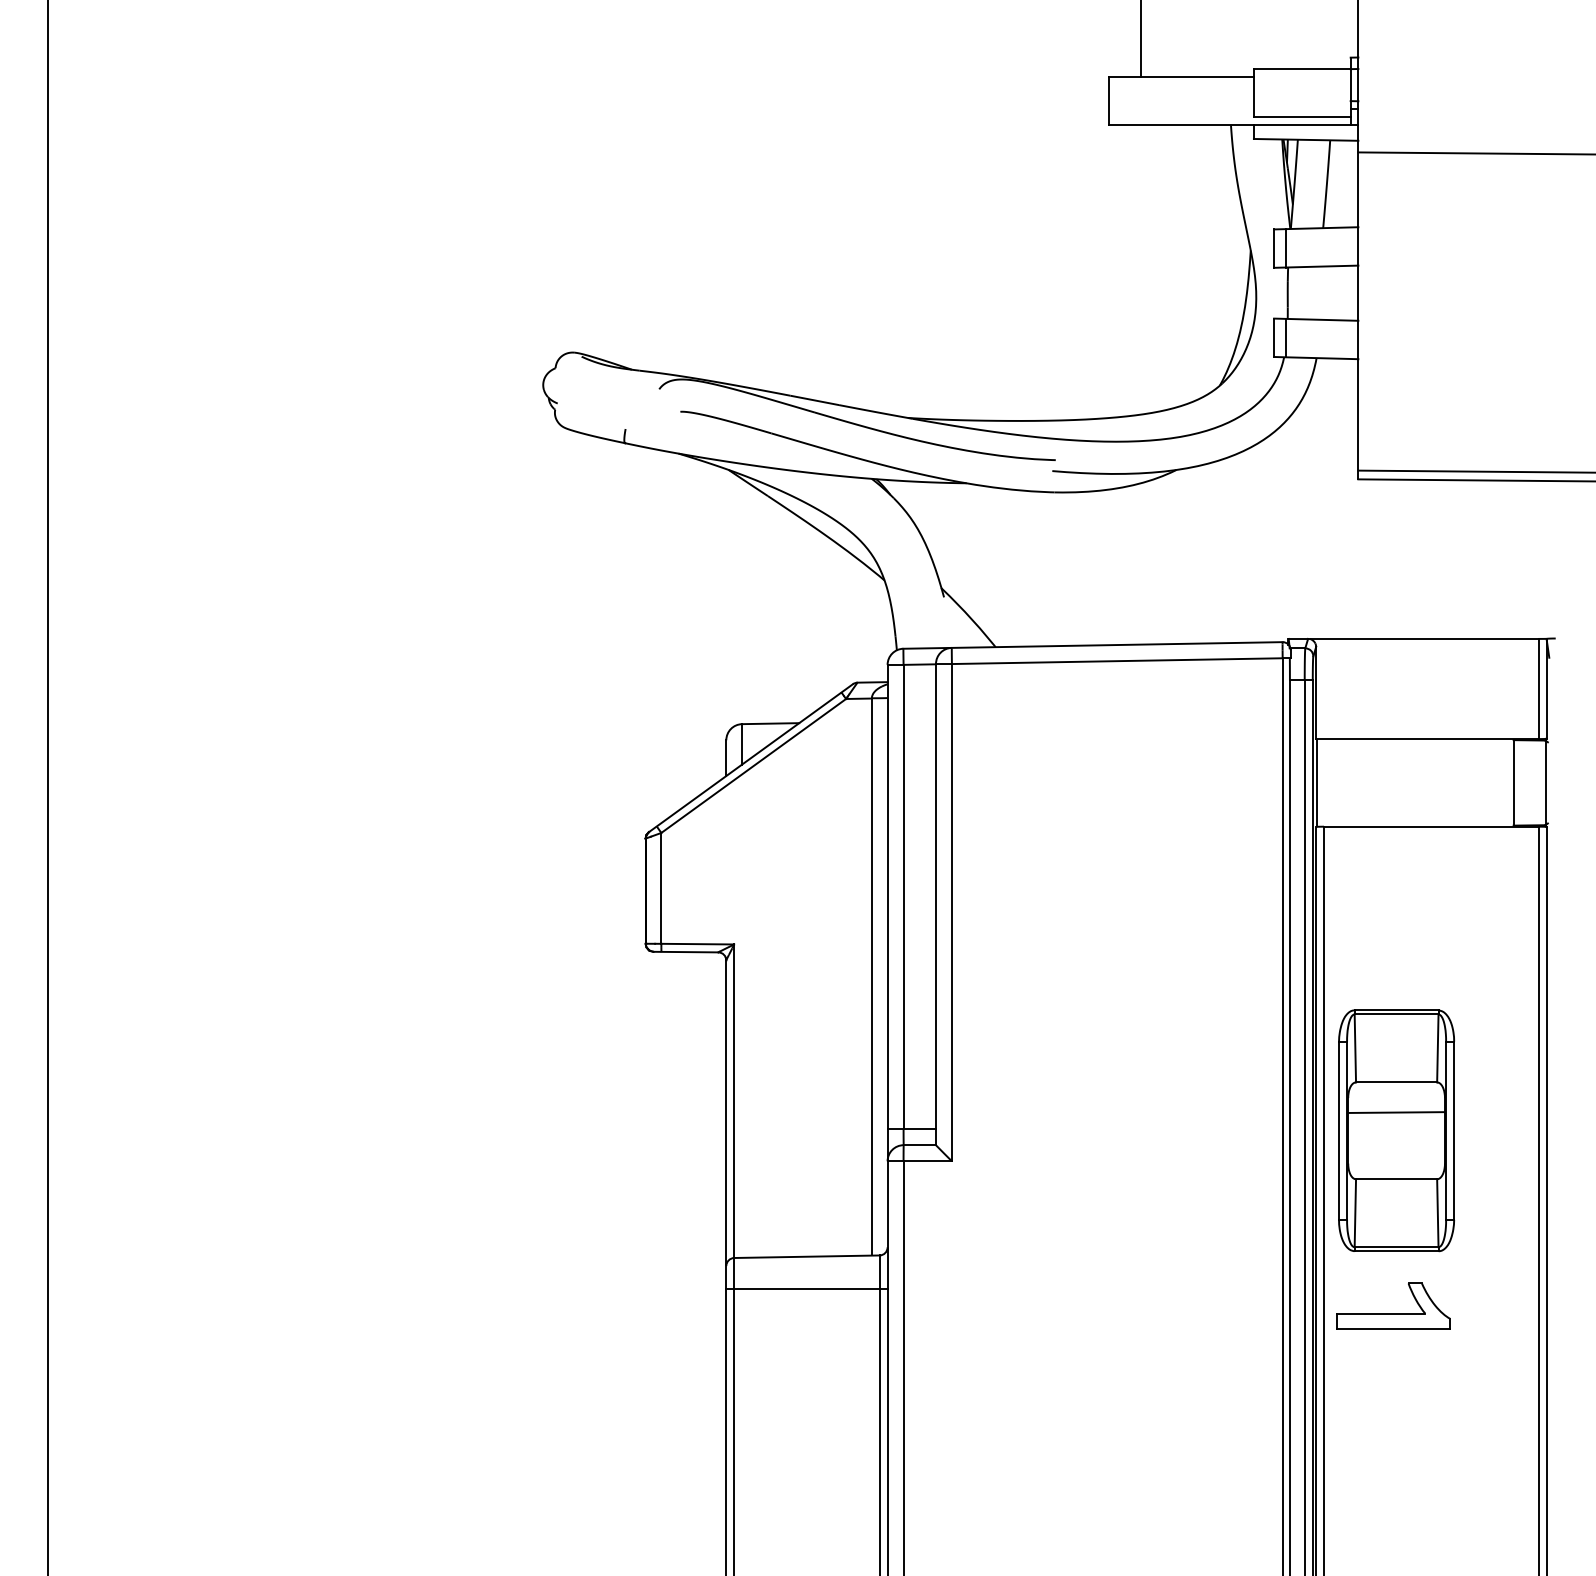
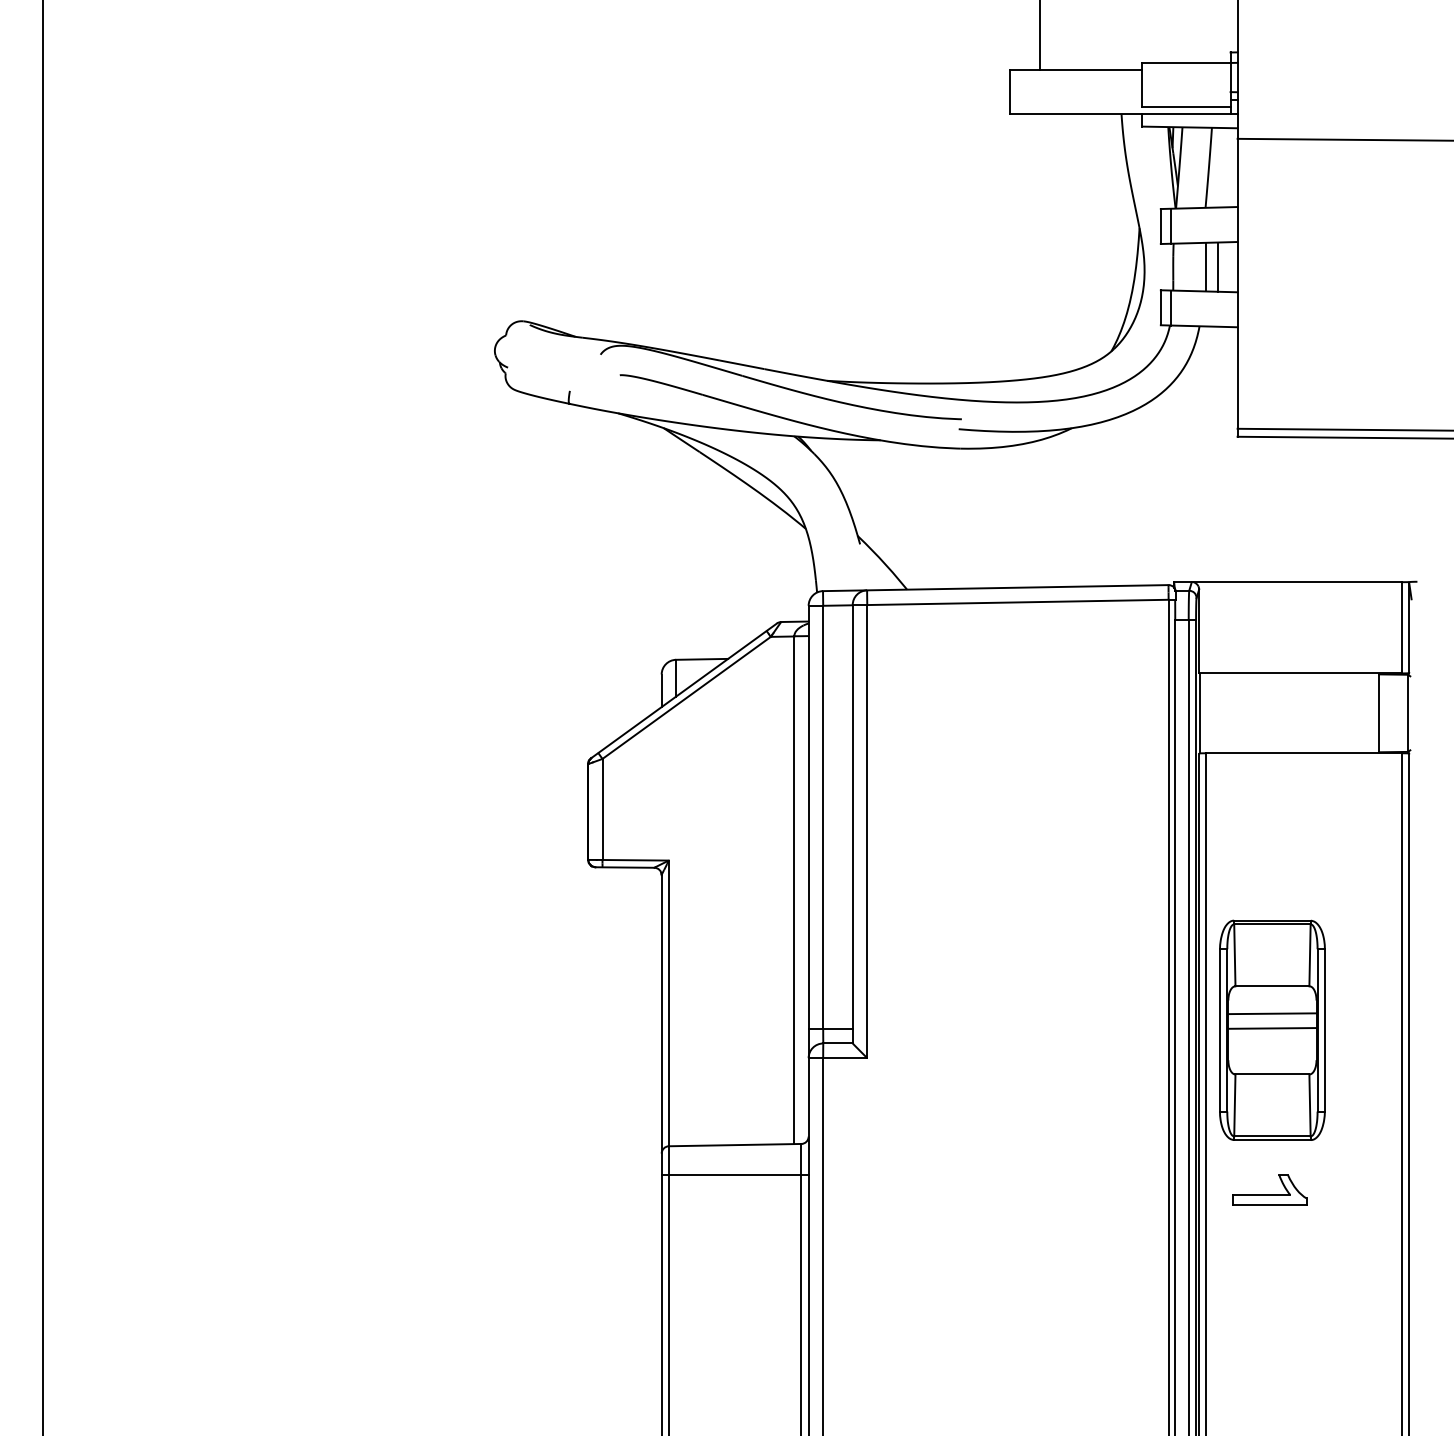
line: (1323, 292) -> (1205, 266), added
line: (1336, 293) -> (1217, 267), added
line: (1396, 1128) -> (1272, 1028), added
part: (1393, 1305) -> (1269, 1189), size x0.71

